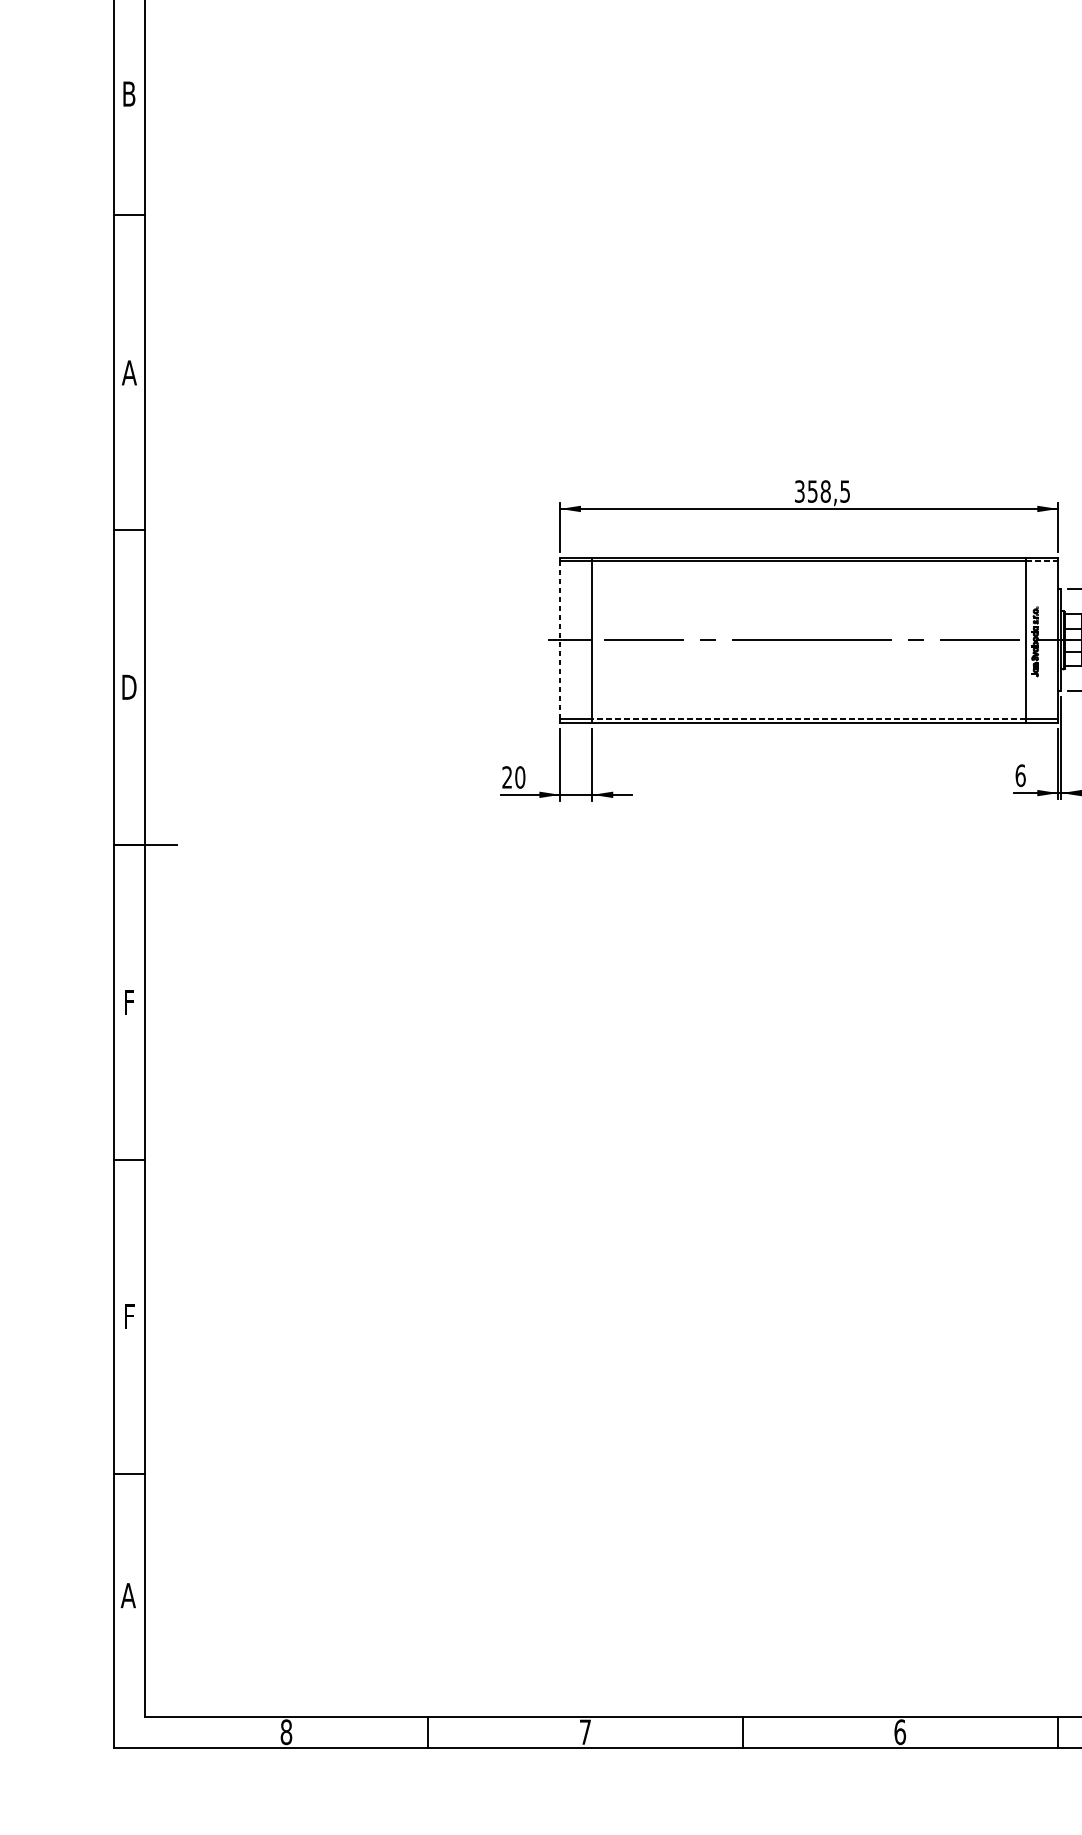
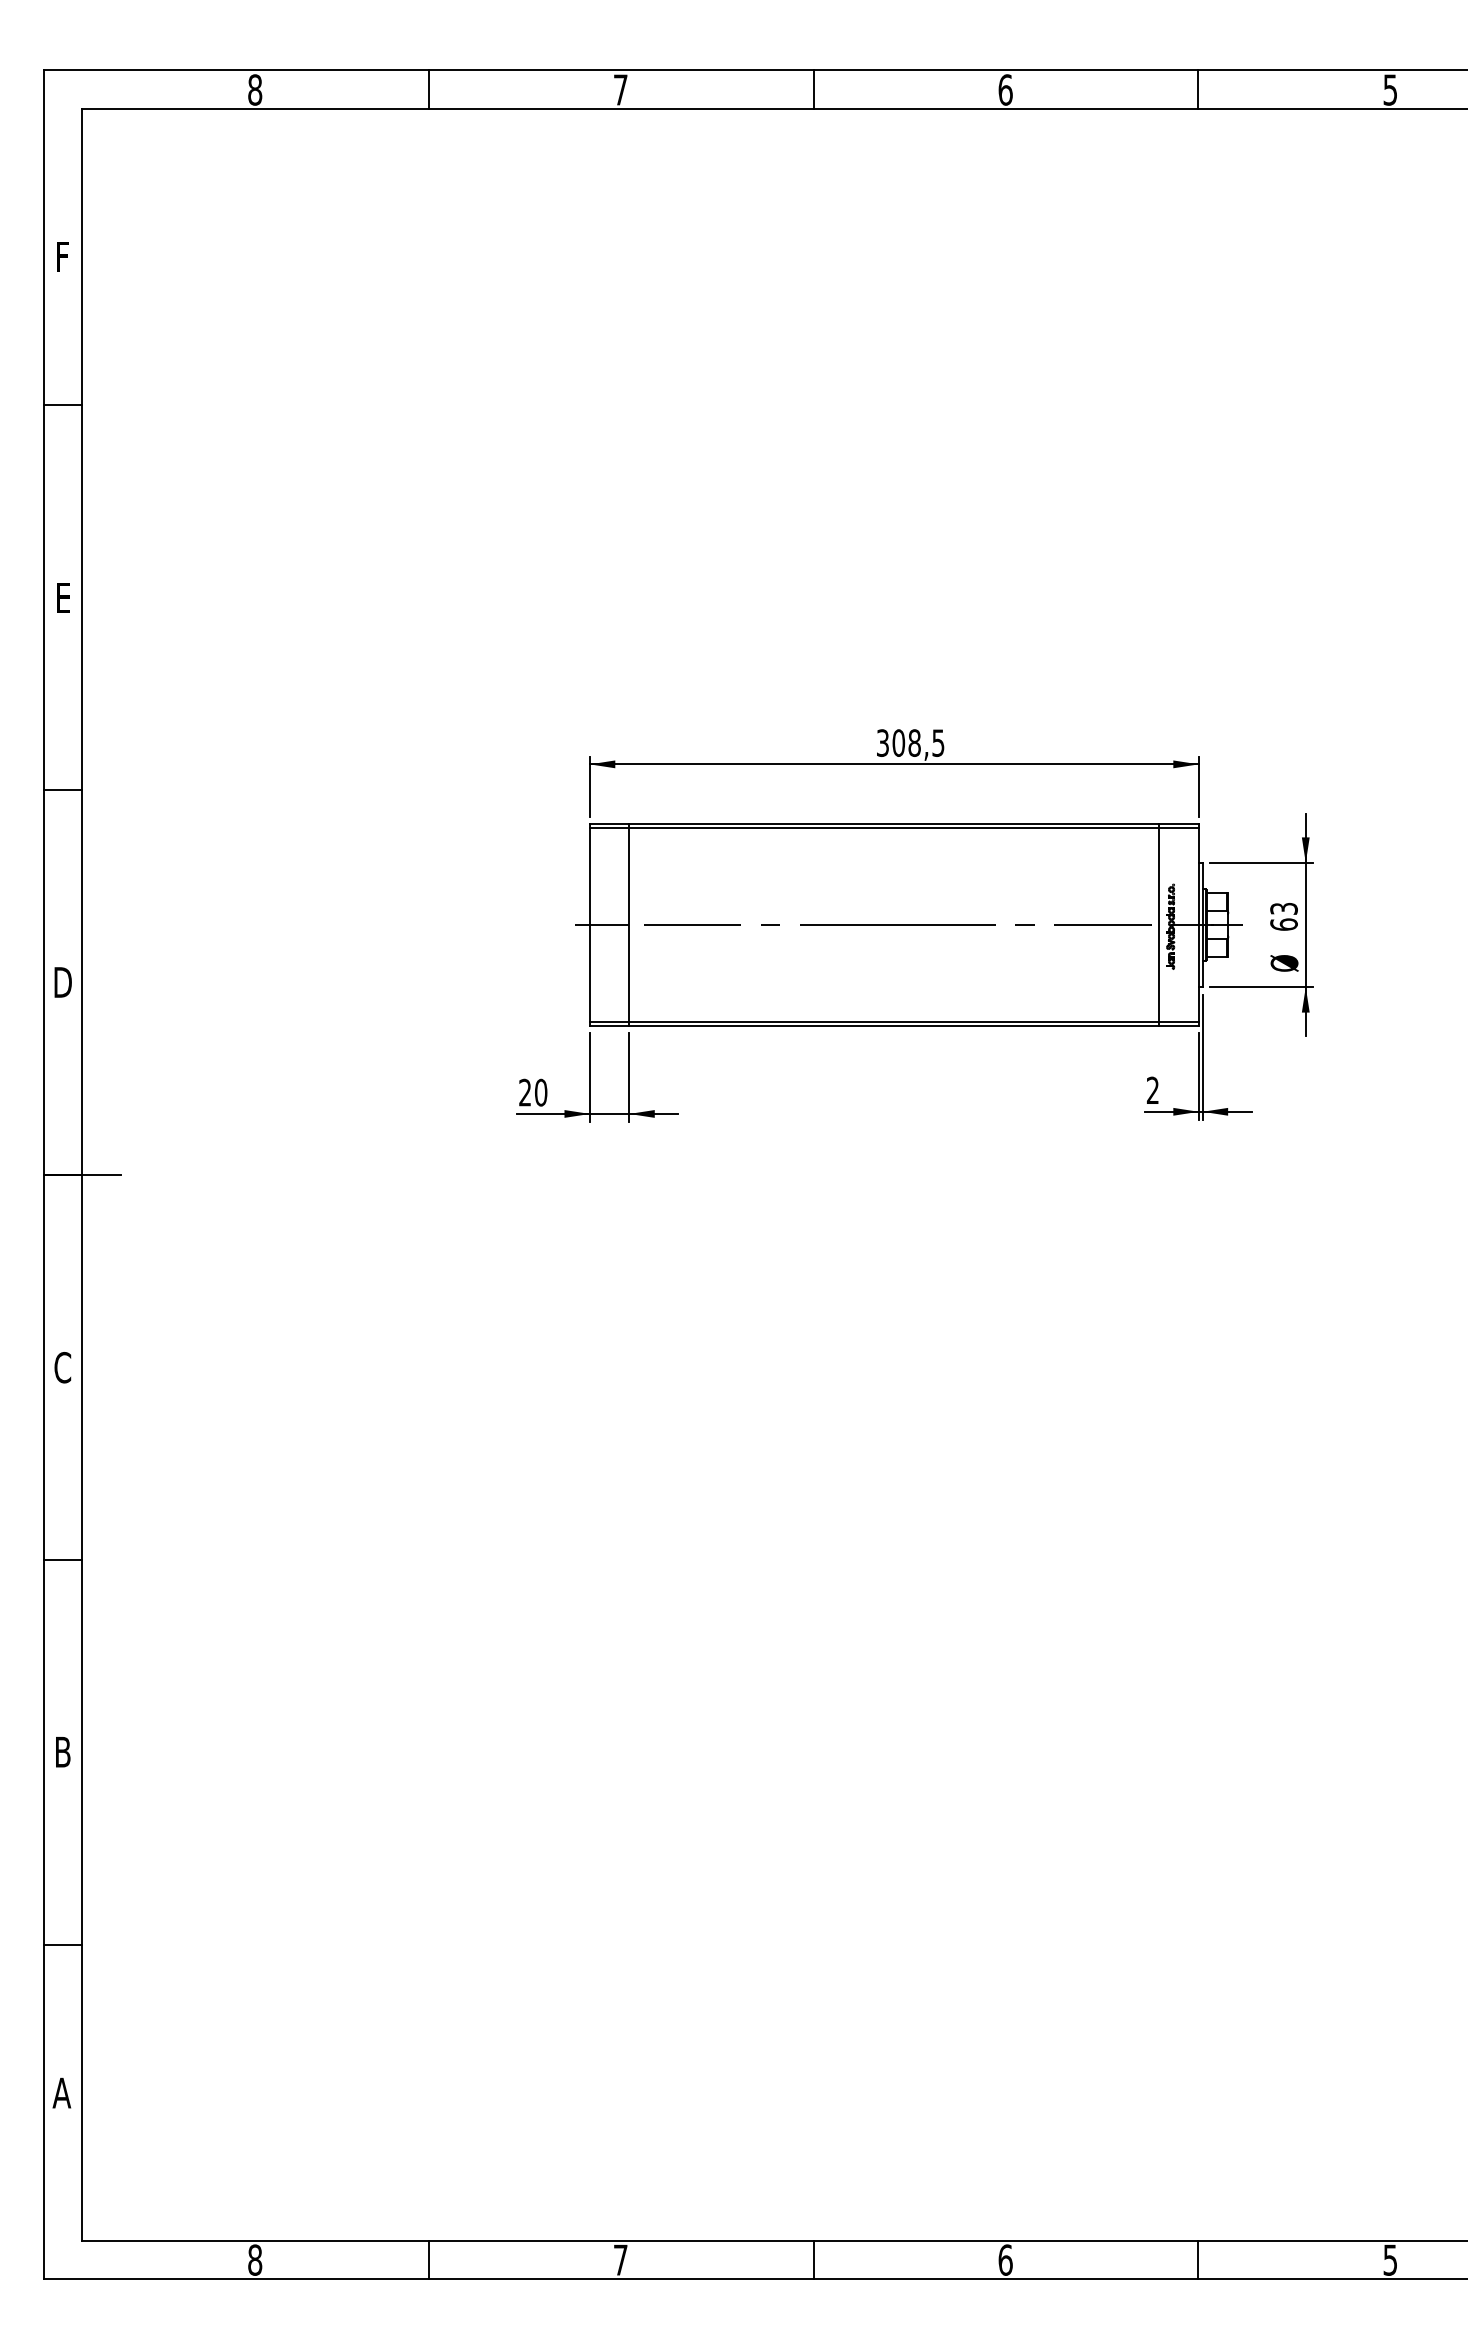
text: (128, 93) -> (62, 256), B -> F
text: (129, 372) -> (63, 597), A -> E
text: (812, 491) -> (898, 742), 358,5 -> 308,5
line: (1042, 561) -> (1179, 828), dashed -> solid
line: (559, 639) -> (589, 924), dashed -> solid
line: (809, 719) -> (894, 1021), dashed -> solid
text: (1020, 775) -> (1152, 1090), 6 -> 2
text: (128, 1002) -> (62, 1367), F -> C
text: (129, 1316) -> (63, 1751), F -> B

